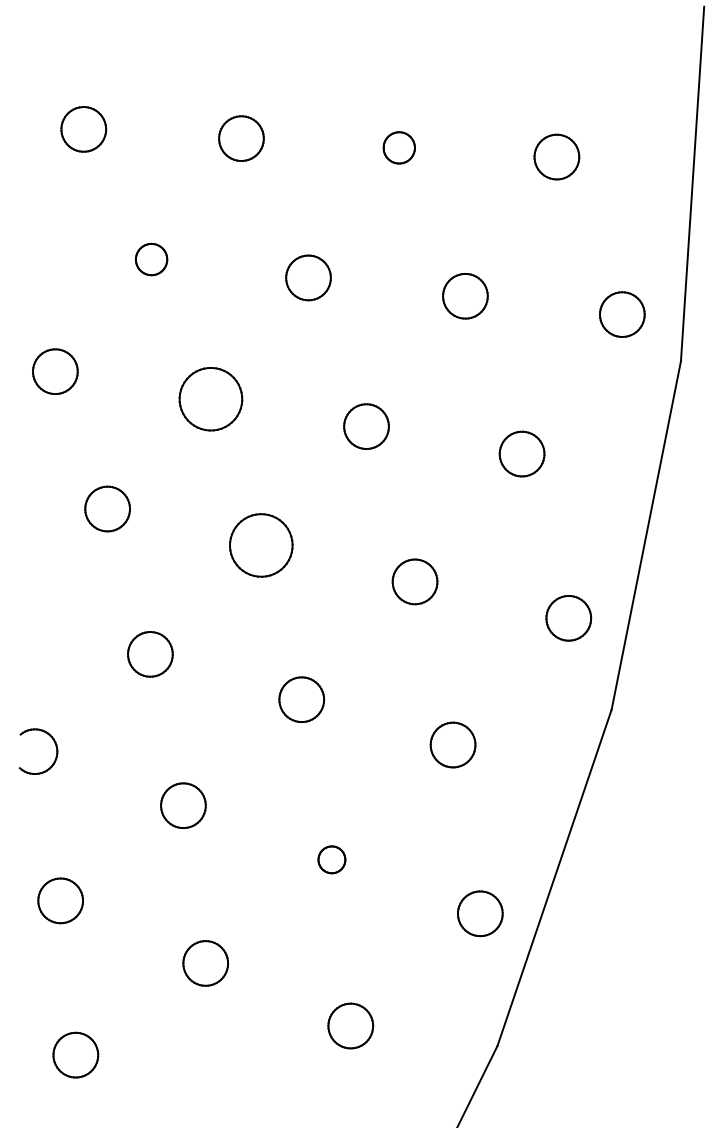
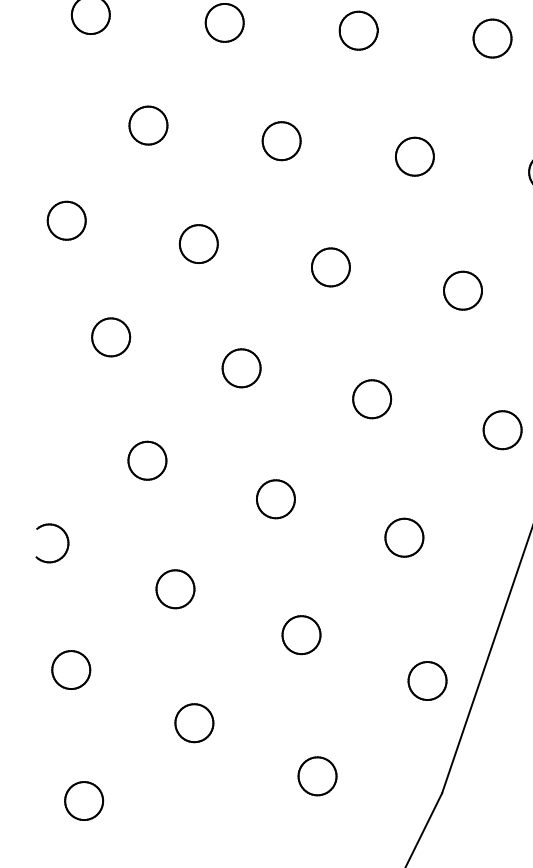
part: (399, 147) -> (358, 30), size x1.43
part: (151, 259) -> (148, 125), size x1.43
part: (210, 398) -> (198, 243), size x0.71
part: (261, 545) -> (241, 368), size x0.71
part: (331, 859) -> (301, 634), size x1.67

